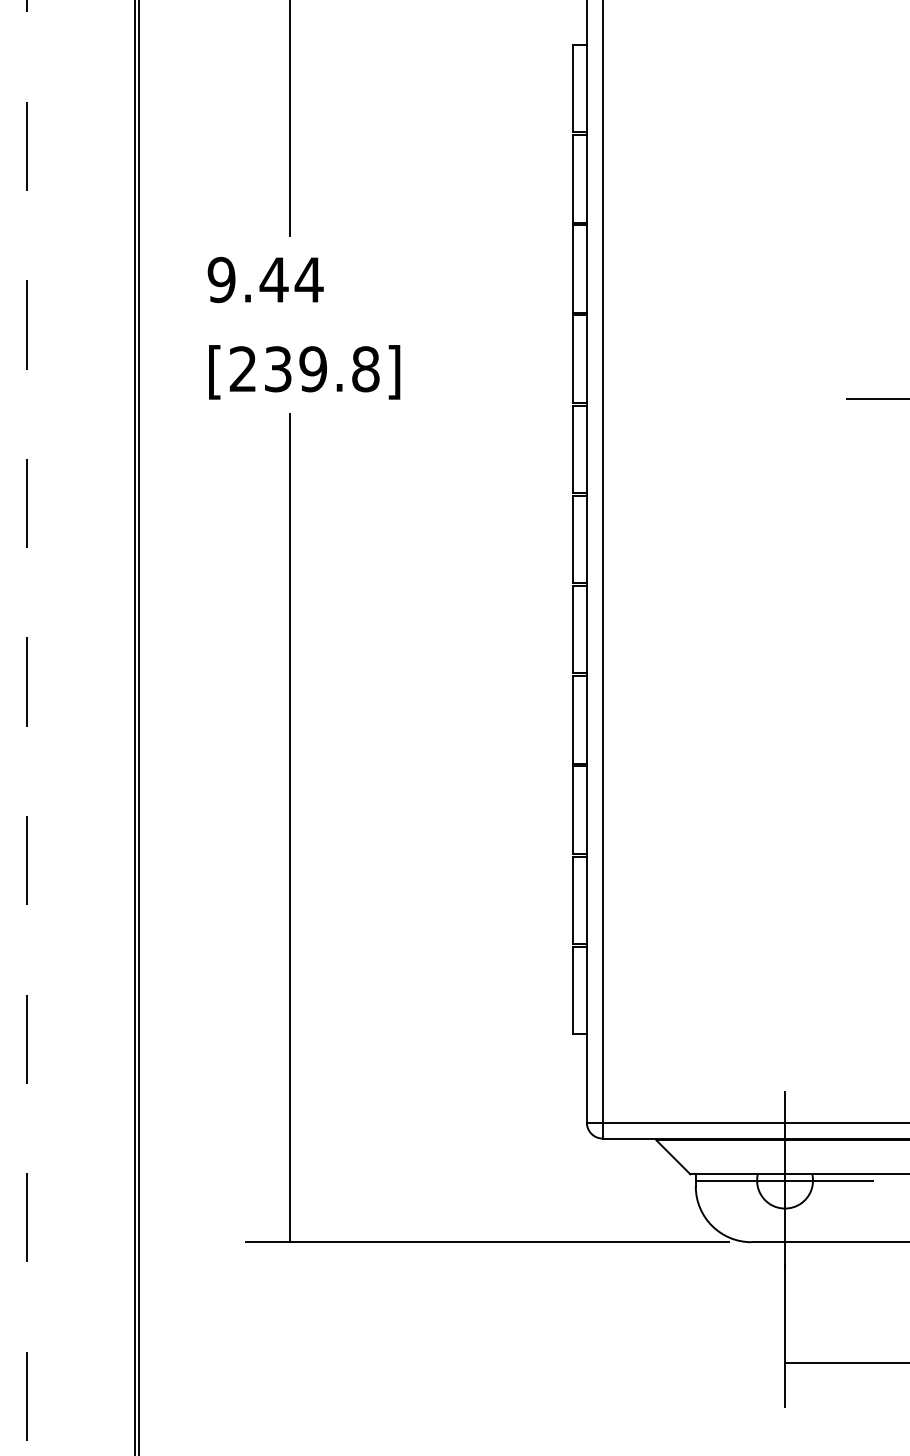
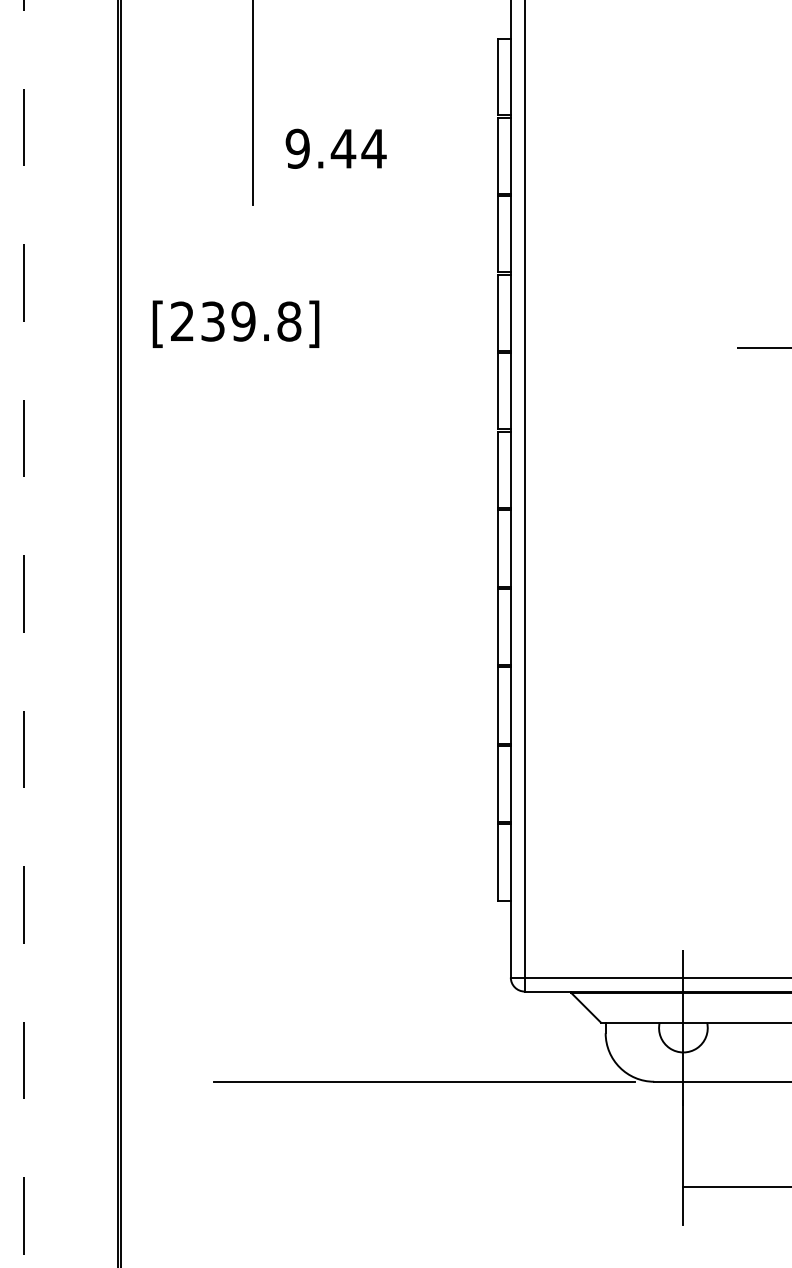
text: (264, 279) -> (335, 148), moved
text: (303, 371) -> (235, 323), moved
line: (290, 827) -> (252, 720), removed
line: (785, 1181) -> (683, 1028), removed

